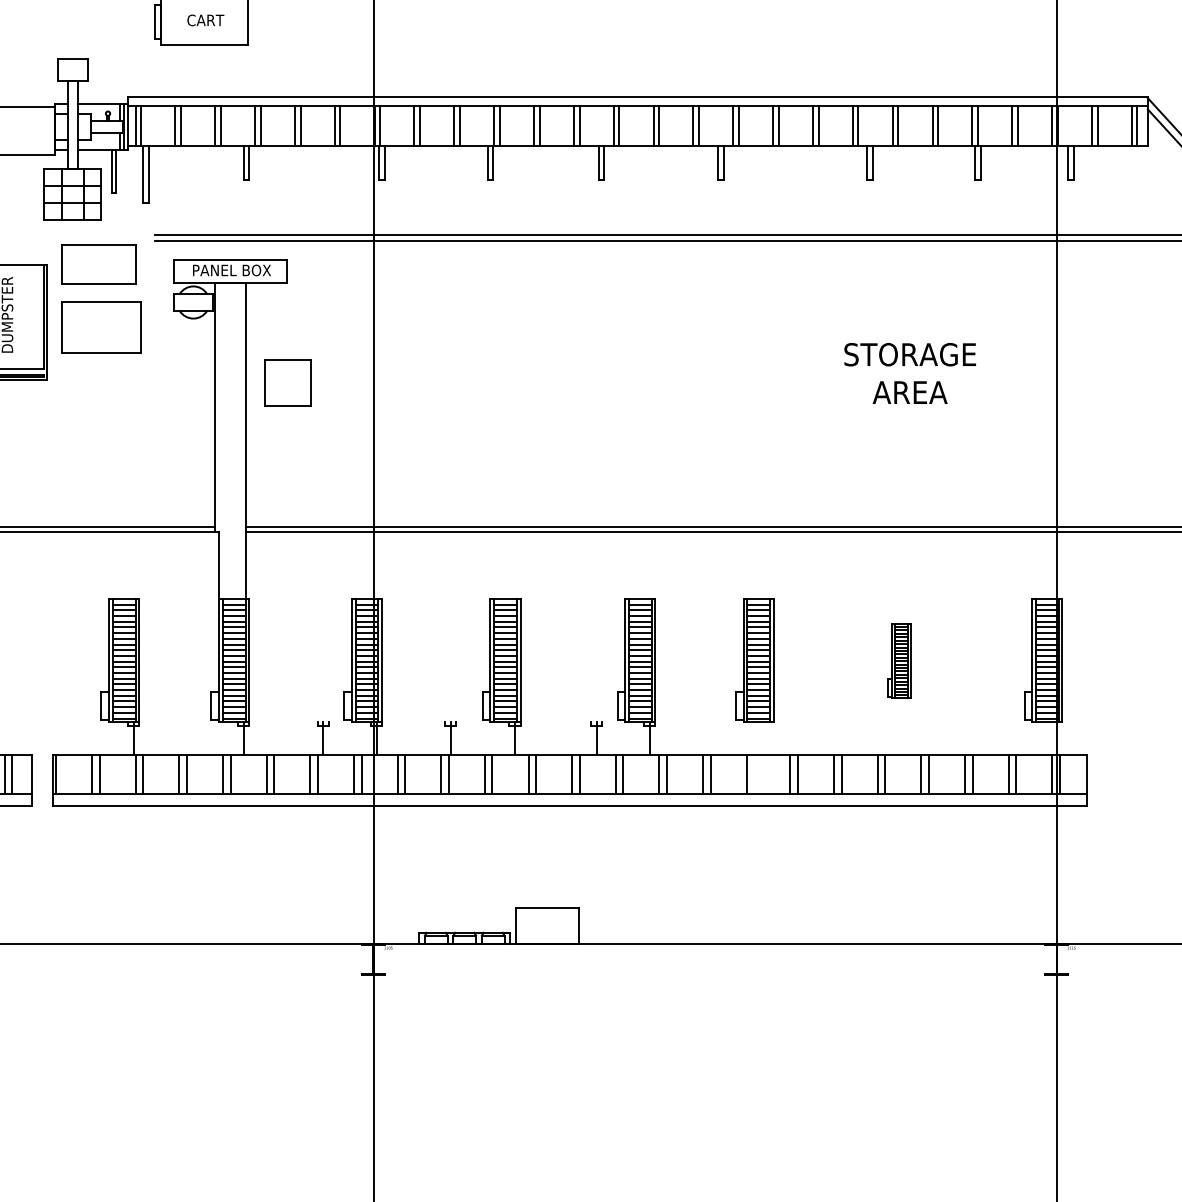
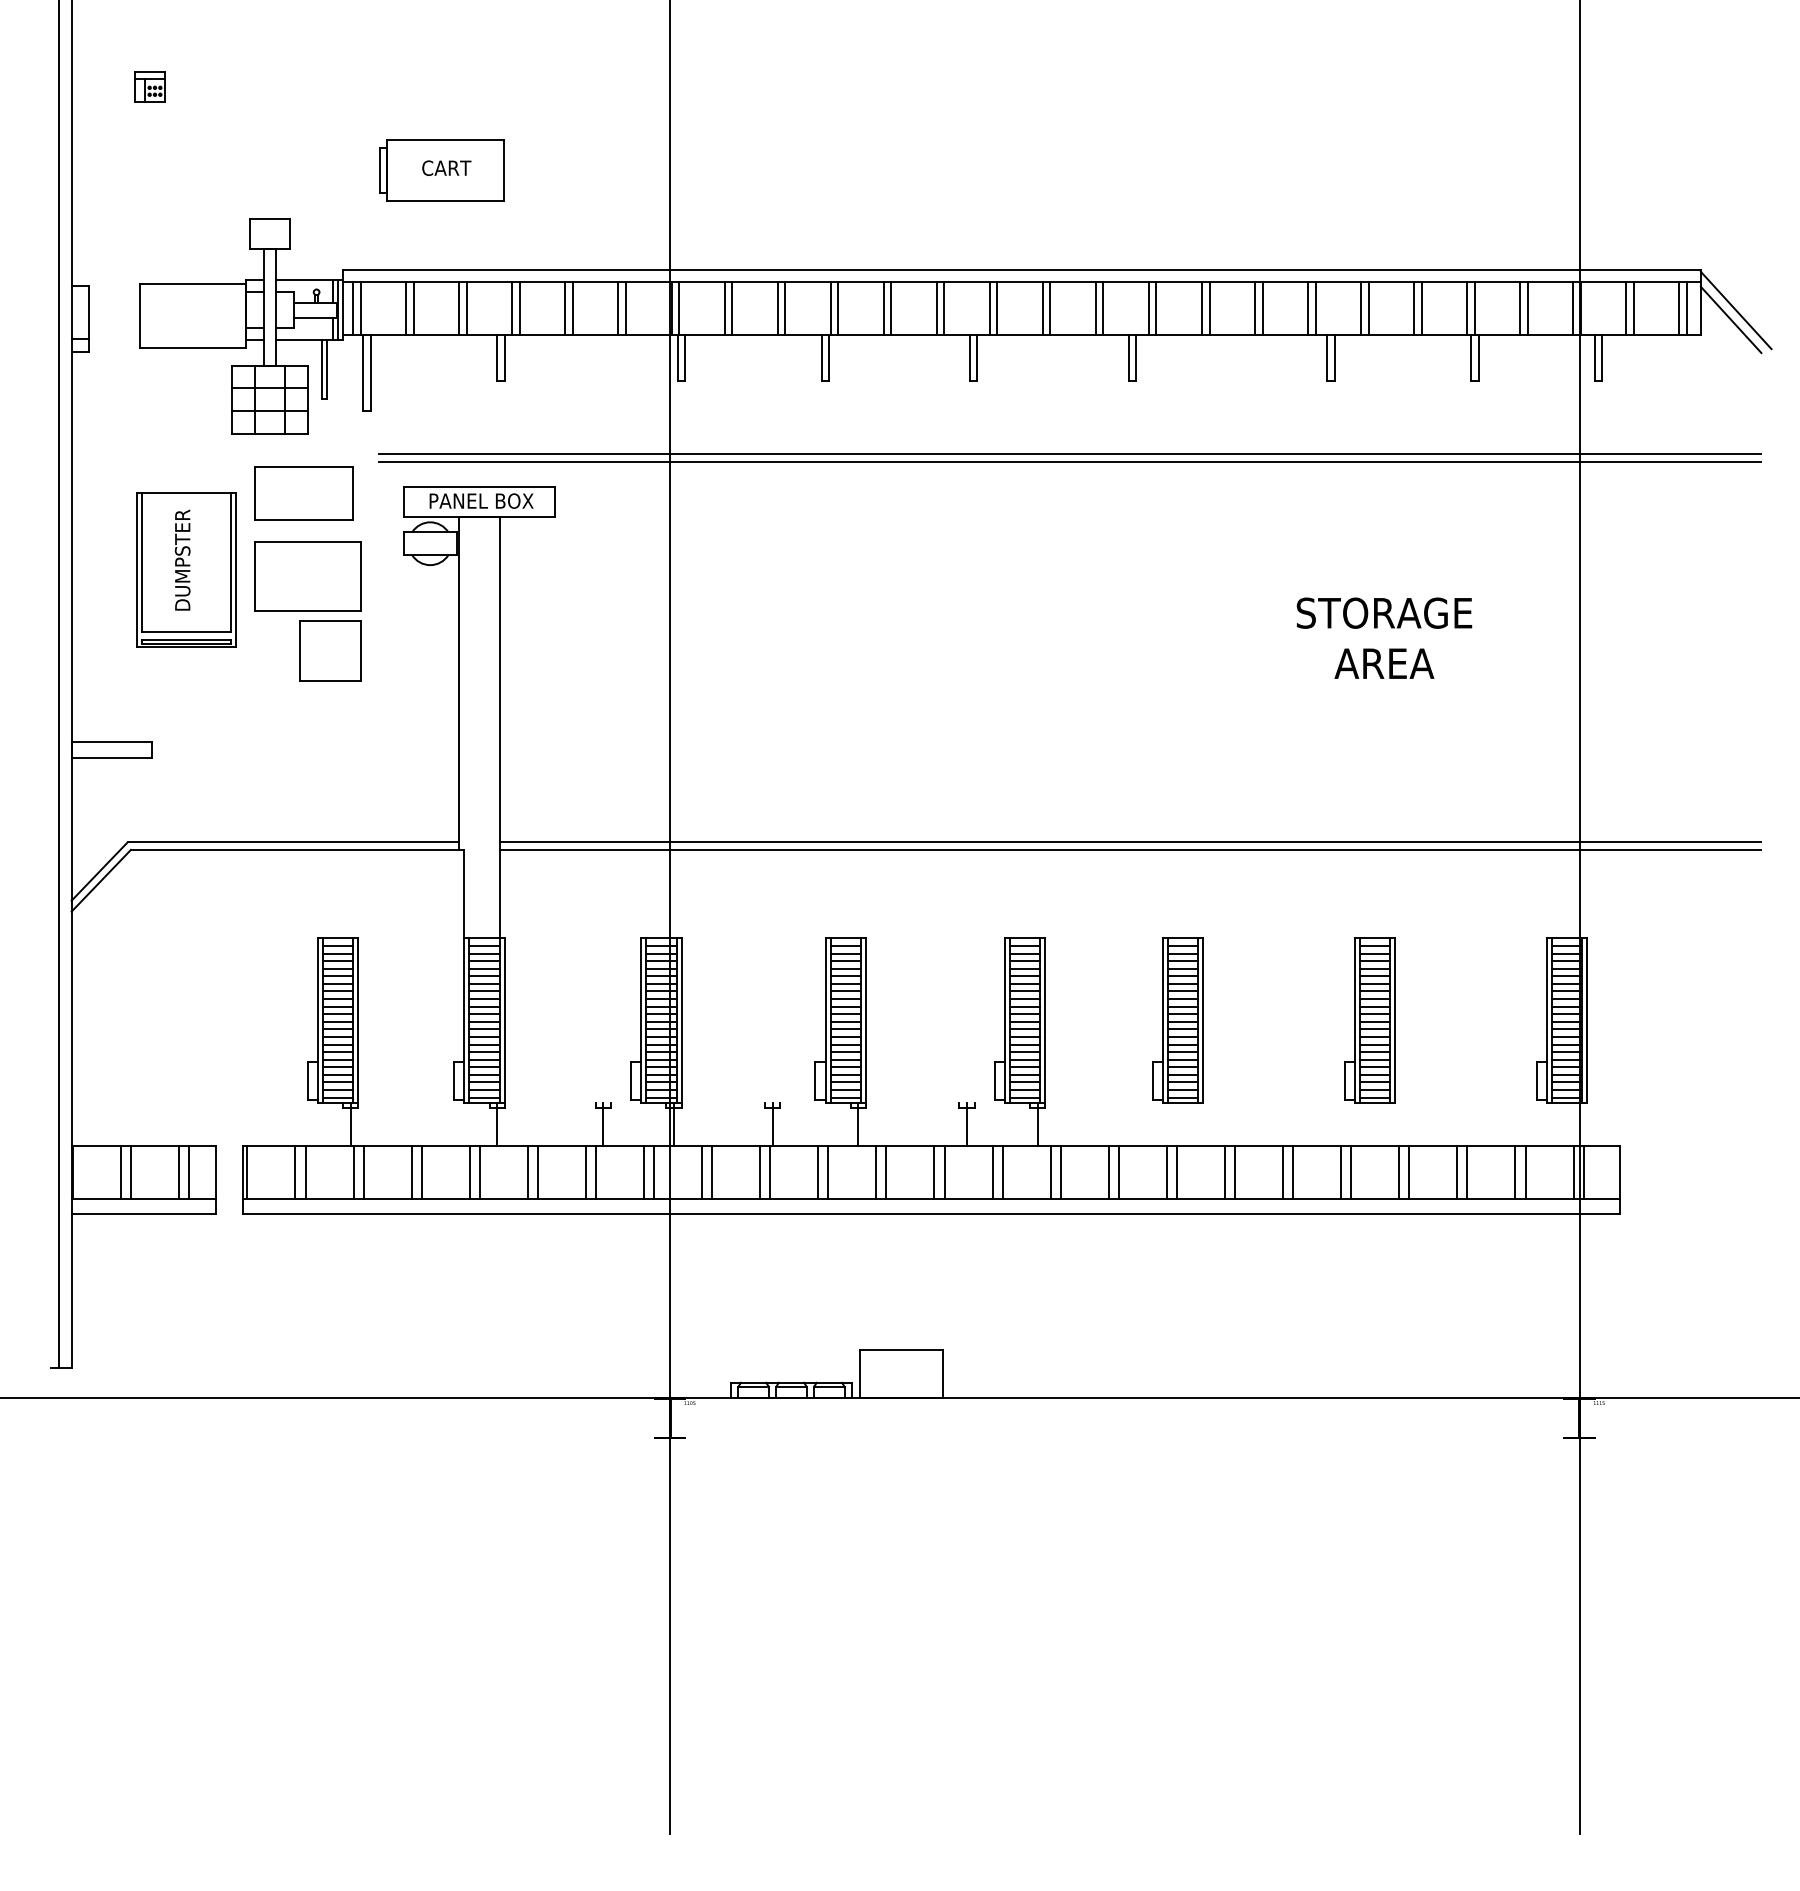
part: (288, 382) -> (330, 650), moved
part: (898, 660) -> (1369, 1020), size x1.67
line: (753, 774) -> (1176, 1171), added

